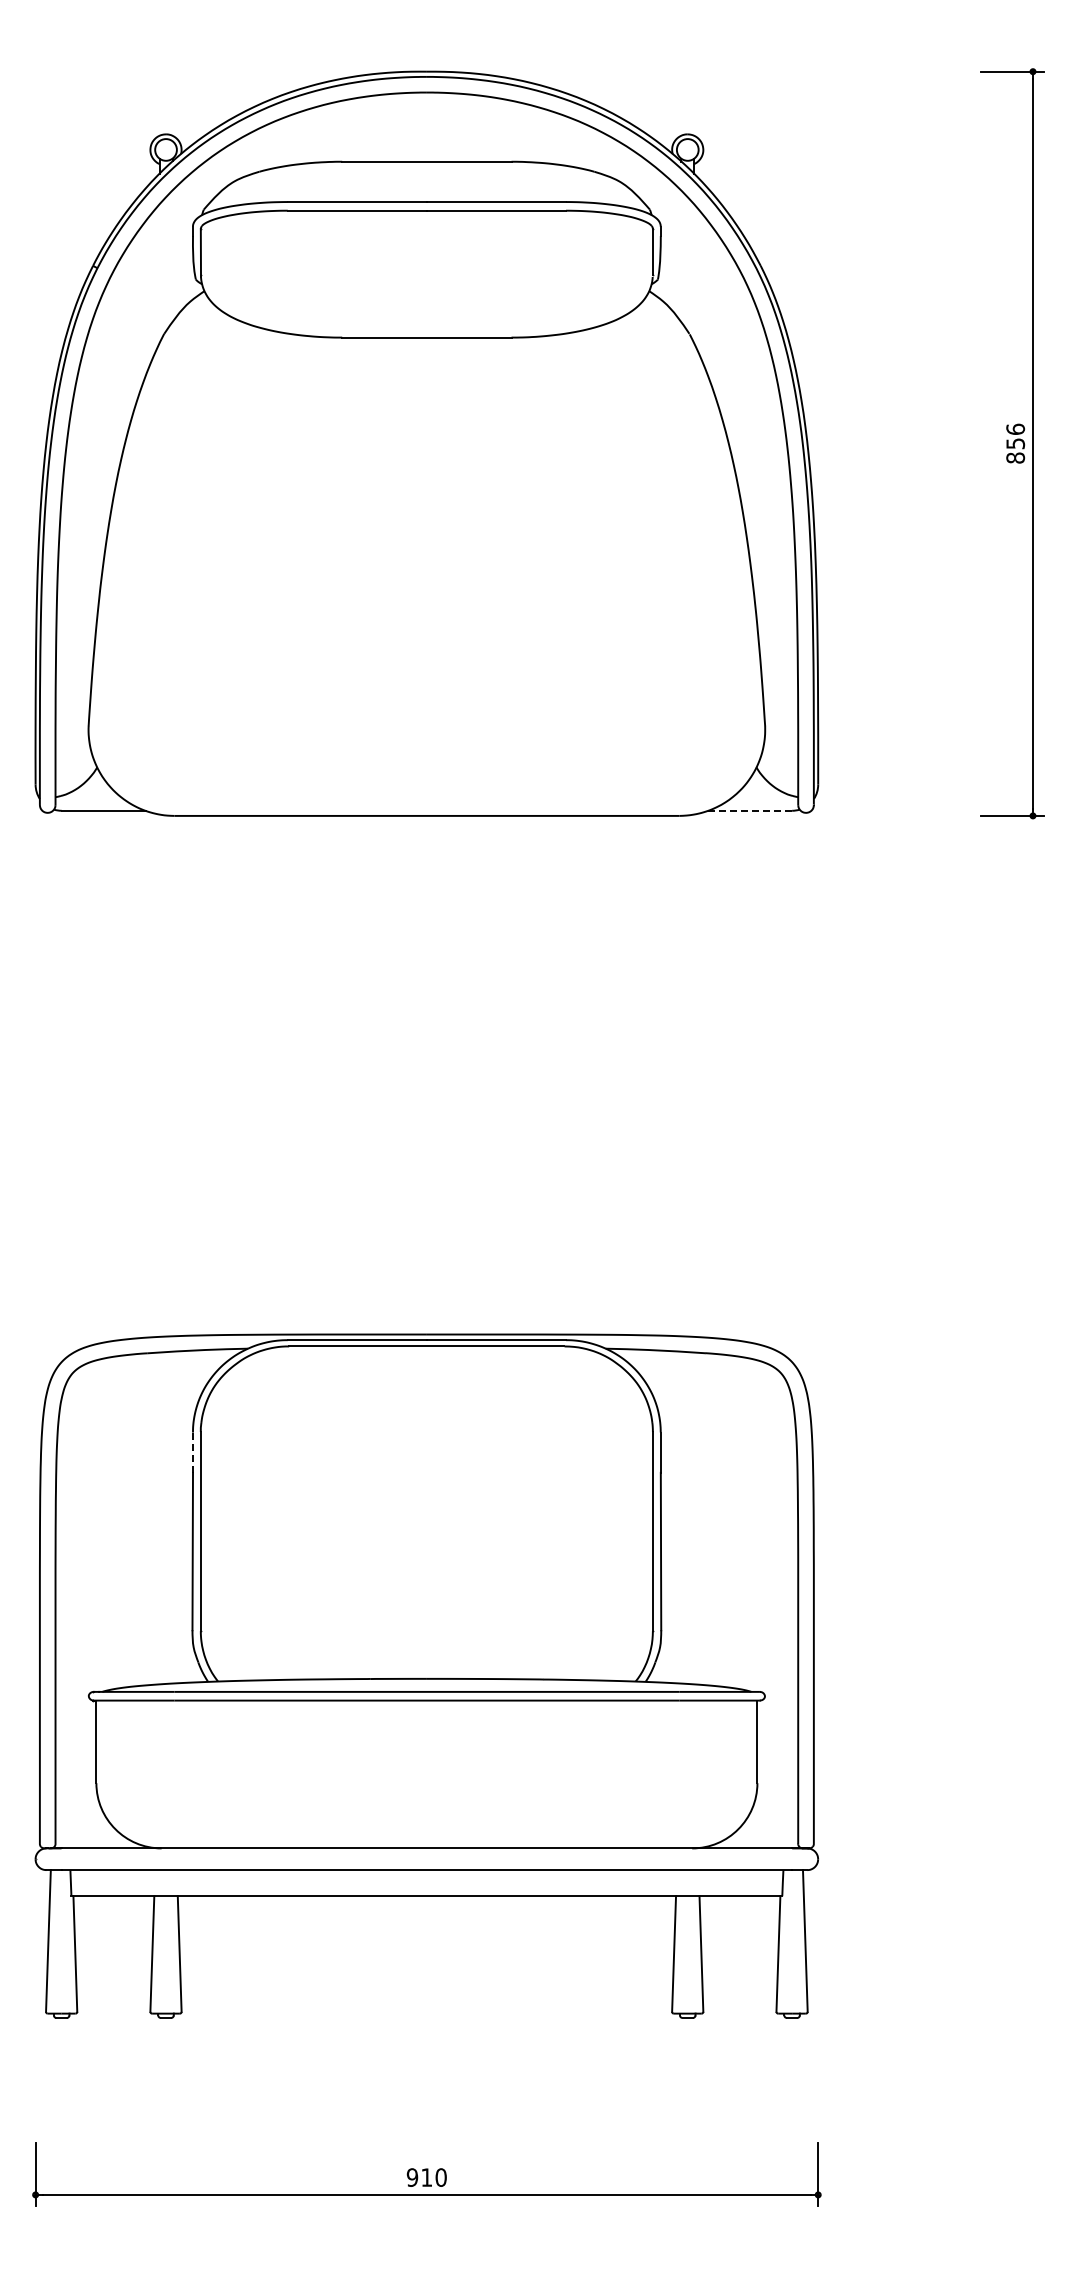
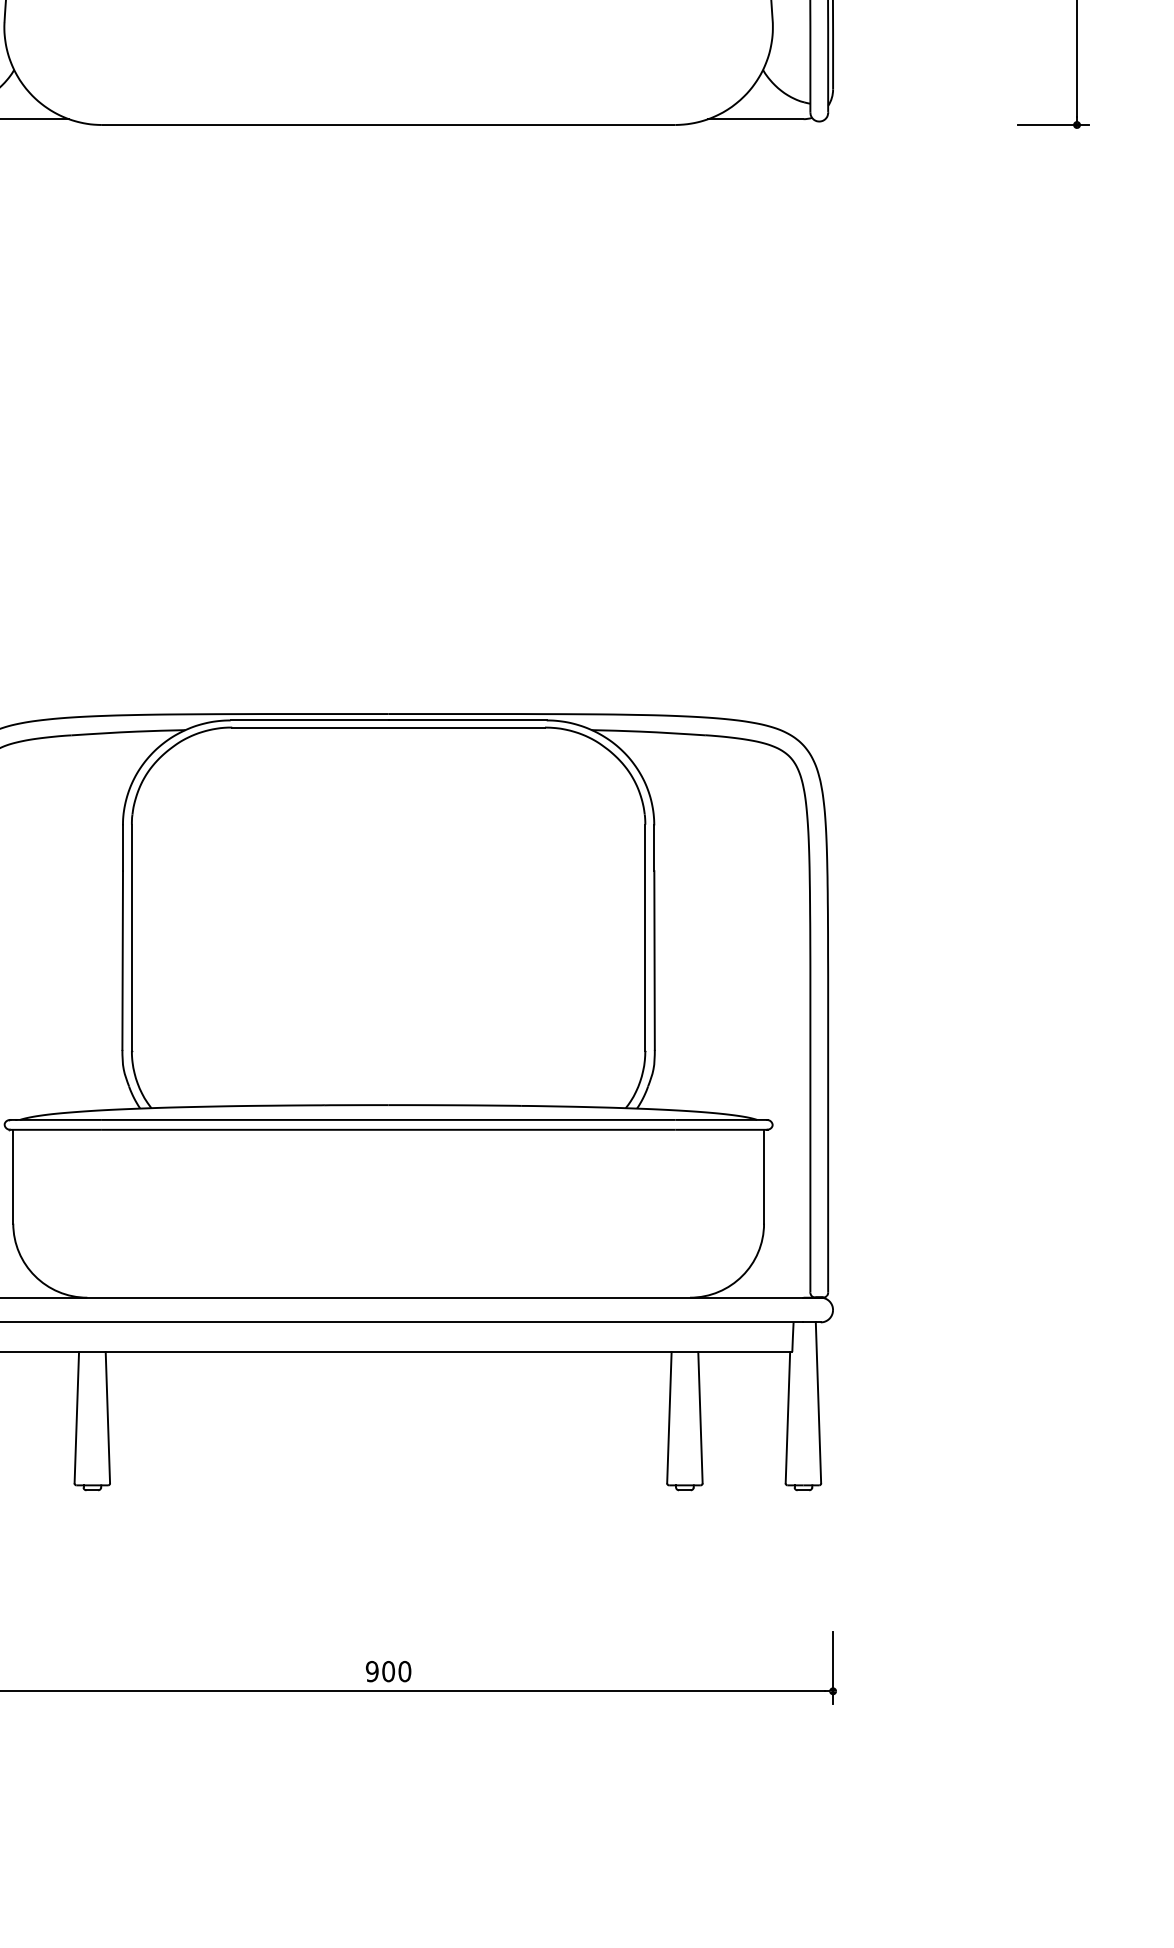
line: (750, 810) -> (756, 118), dashed -> solid
line: (193, 1453) -> (123, 849), dashed -> solid
text: (426, 2177) -> (388, 1671), 910 -> 900

